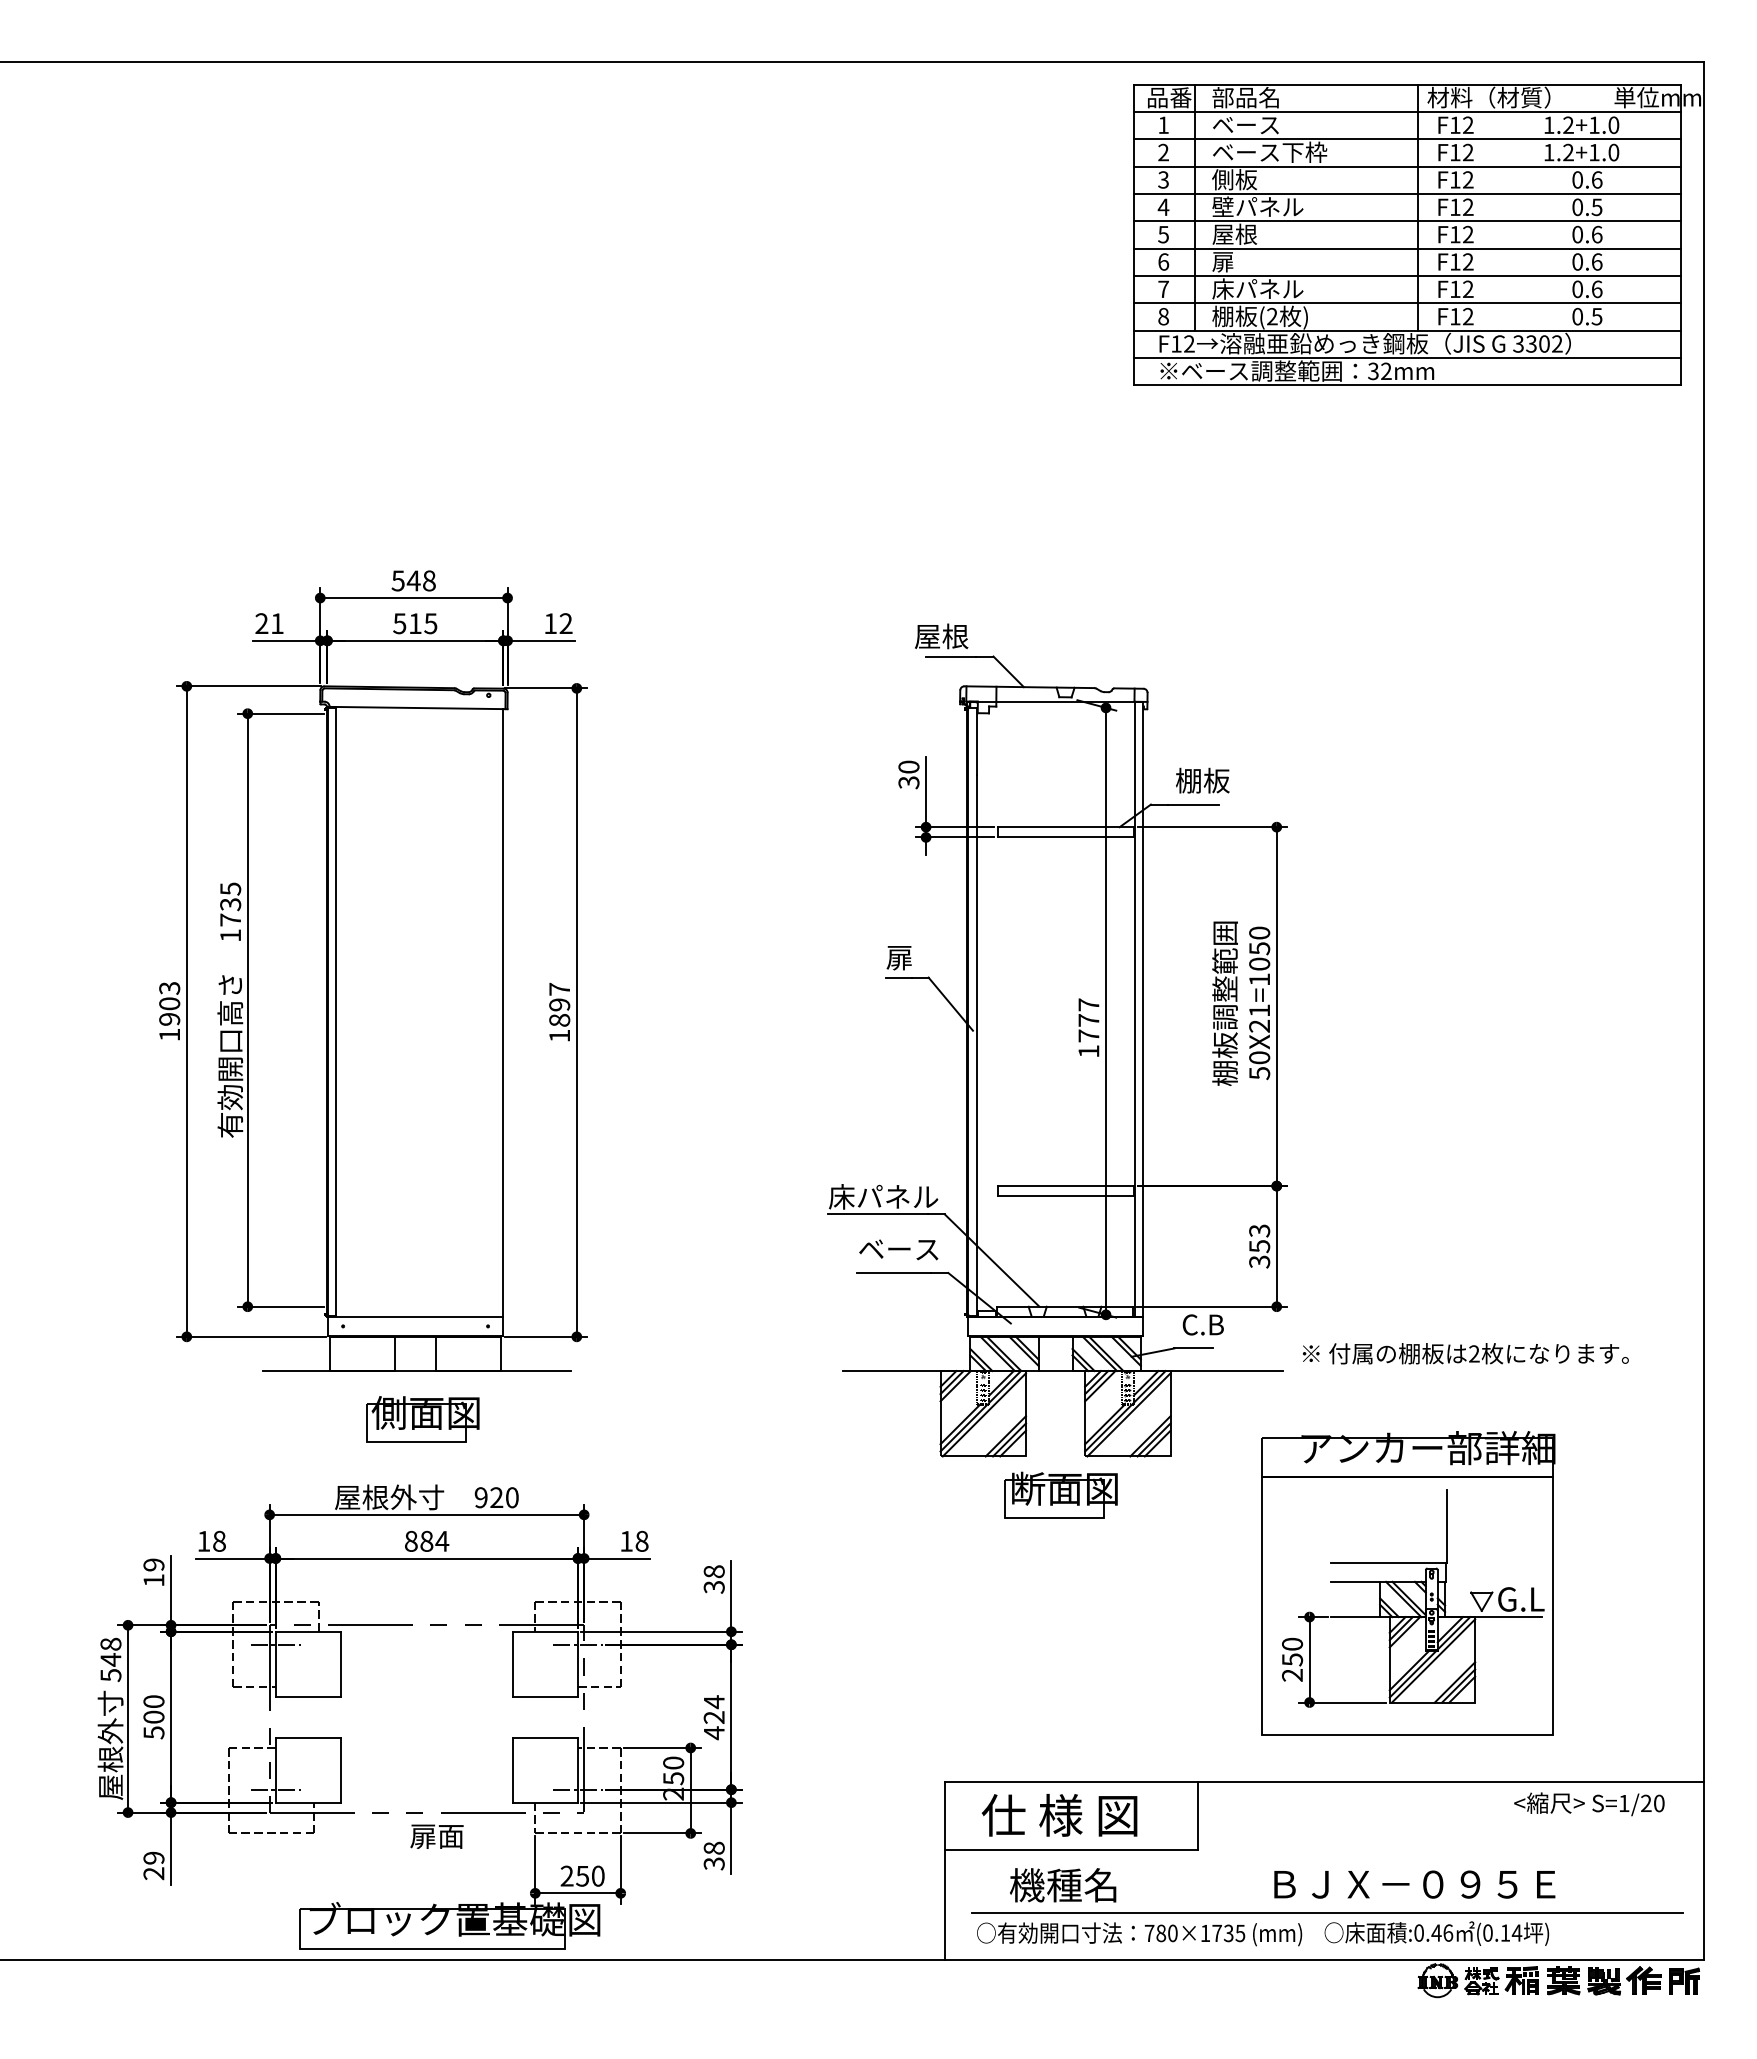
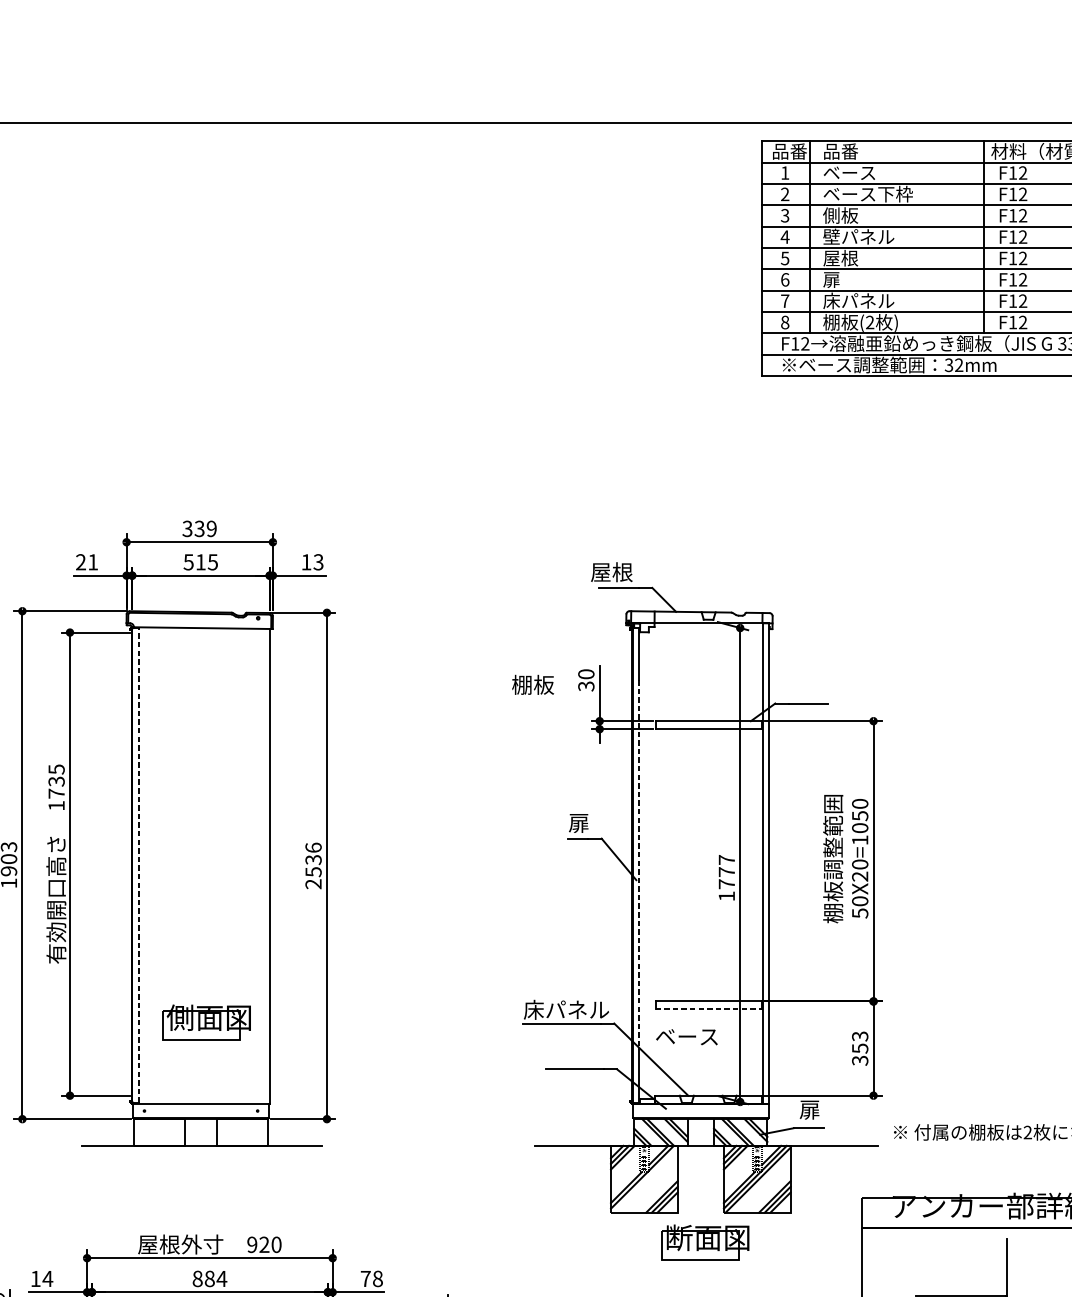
text: (1245, 97) -> (849, 151), 部品名 -> 品番
text: (413, 580) -> (199, 528), 548 -> 339
text: (565, 623) -> (318, 562), 12 -> 13
text: (1202, 780) -> (532, 684), moved
text: (1259, 1010) -> (860, 864), 50X21=1050 -> 50X20=1050
line: (336, 1011) -> (139, 865), solid -> dashed
line: (977, 1011) -> (639, 865), solid -> dashed
text: (559, 1012) -> (313, 865), 1897 -> 2536
line: (1066, 1196) -> (709, 1009), solid -> dashed
text: (898, 1249) -> (686, 1036), moved
text: (1202, 1325) -> (815, 1110), C.B -> 扉
line: (984, 1414) -> (645, 1179), removed
part: (422, 1419) -> (206, 1022), moved
text: (219, 1540) -> (47, 1278), 18 -> 14
text: (626, 1541) -> (365, 1279), 18 -> 78

